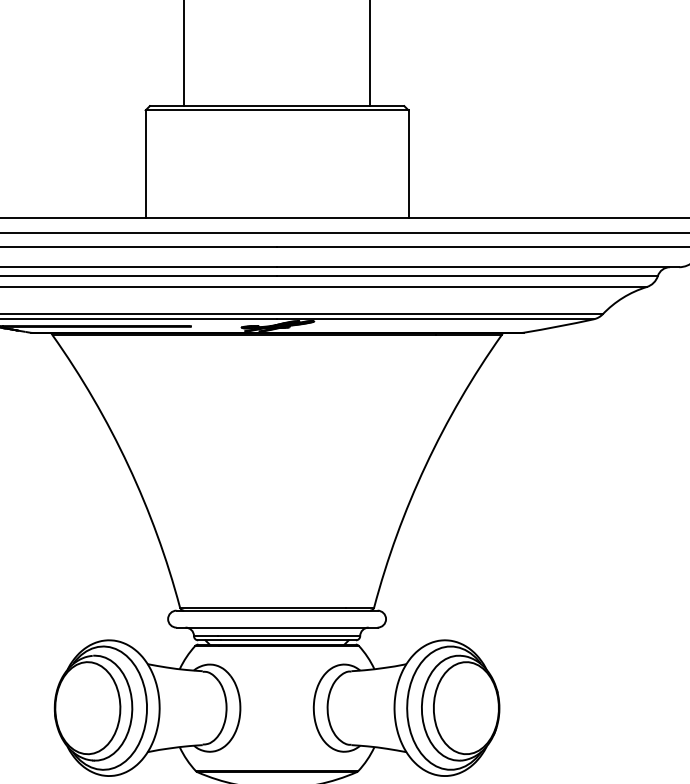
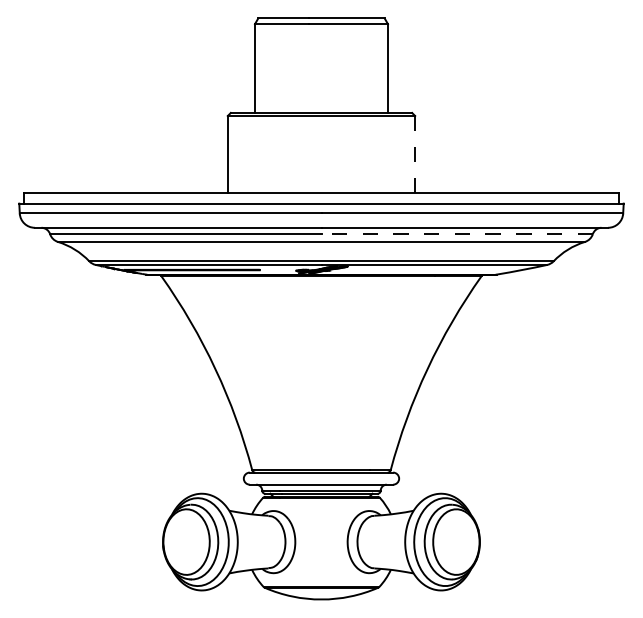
line: (408, 162) -> (415, 153), solid -> dashed
line: (467, 276) -> (457, 234), solid -> dashed

